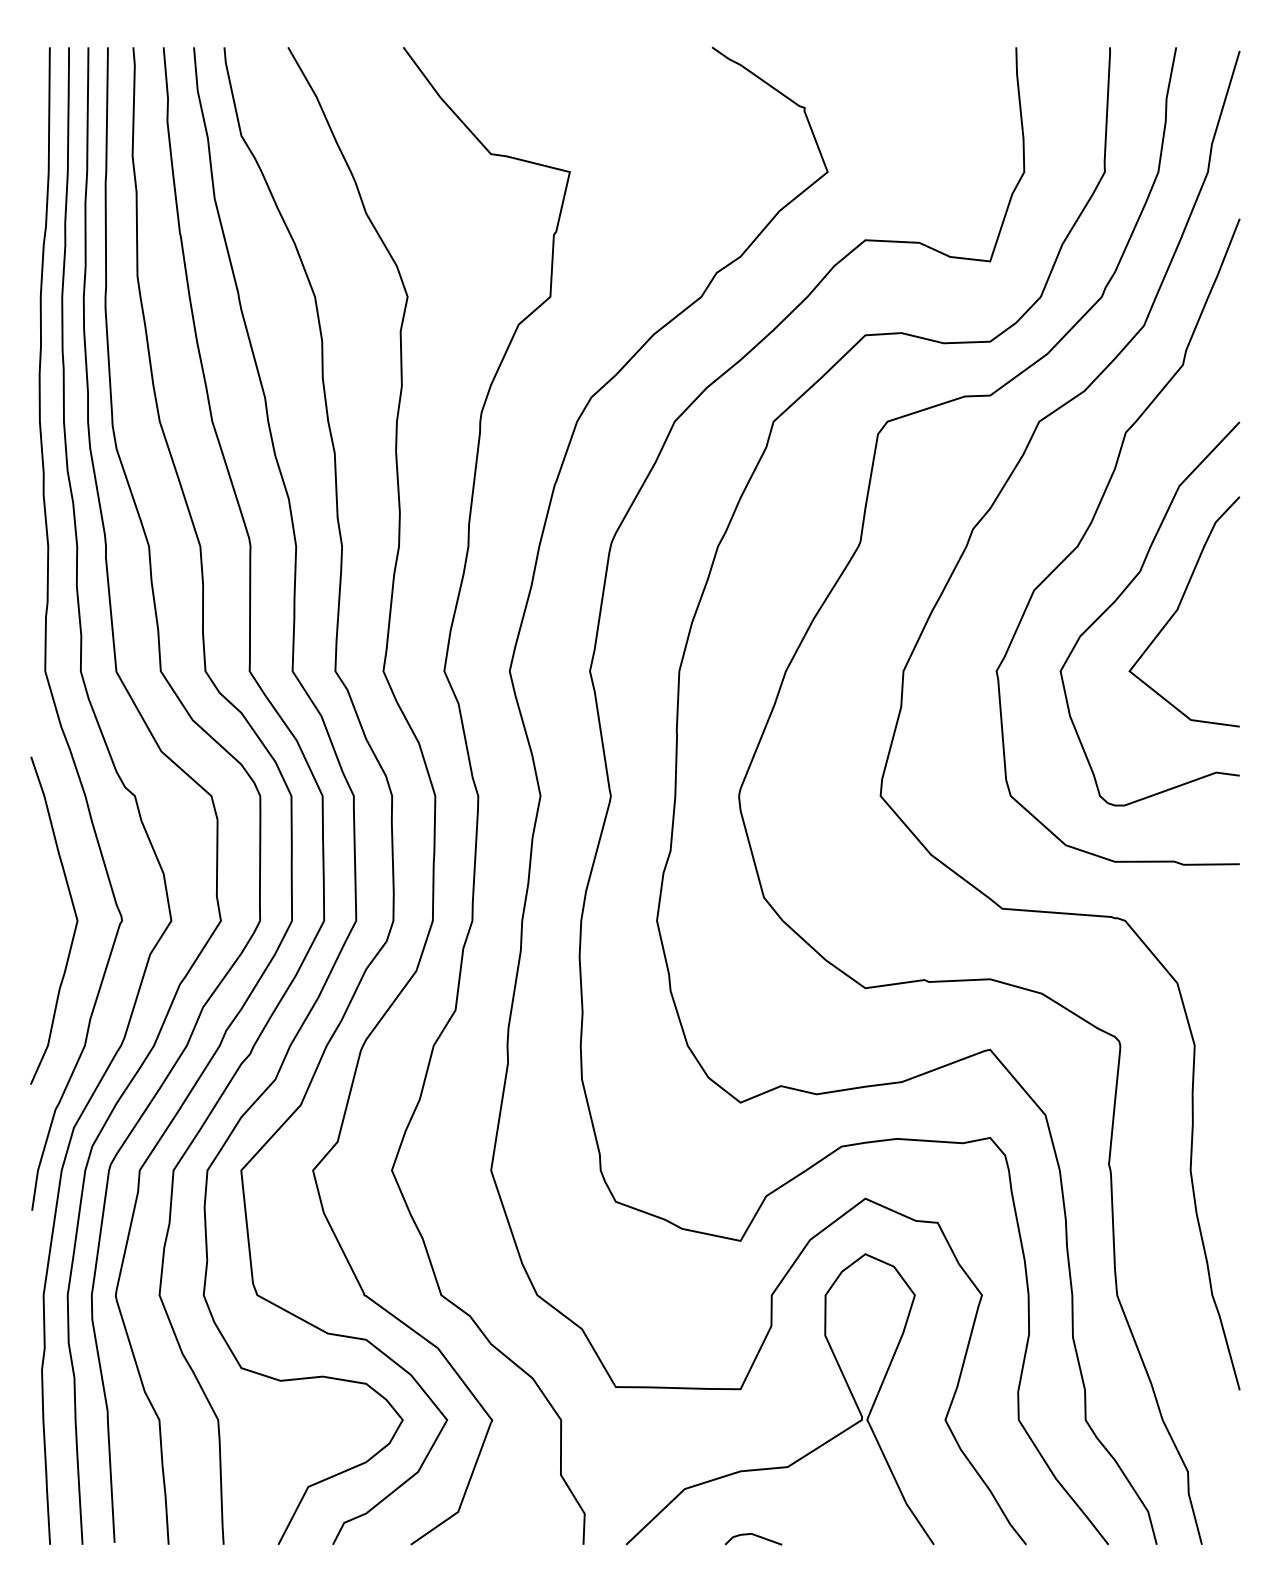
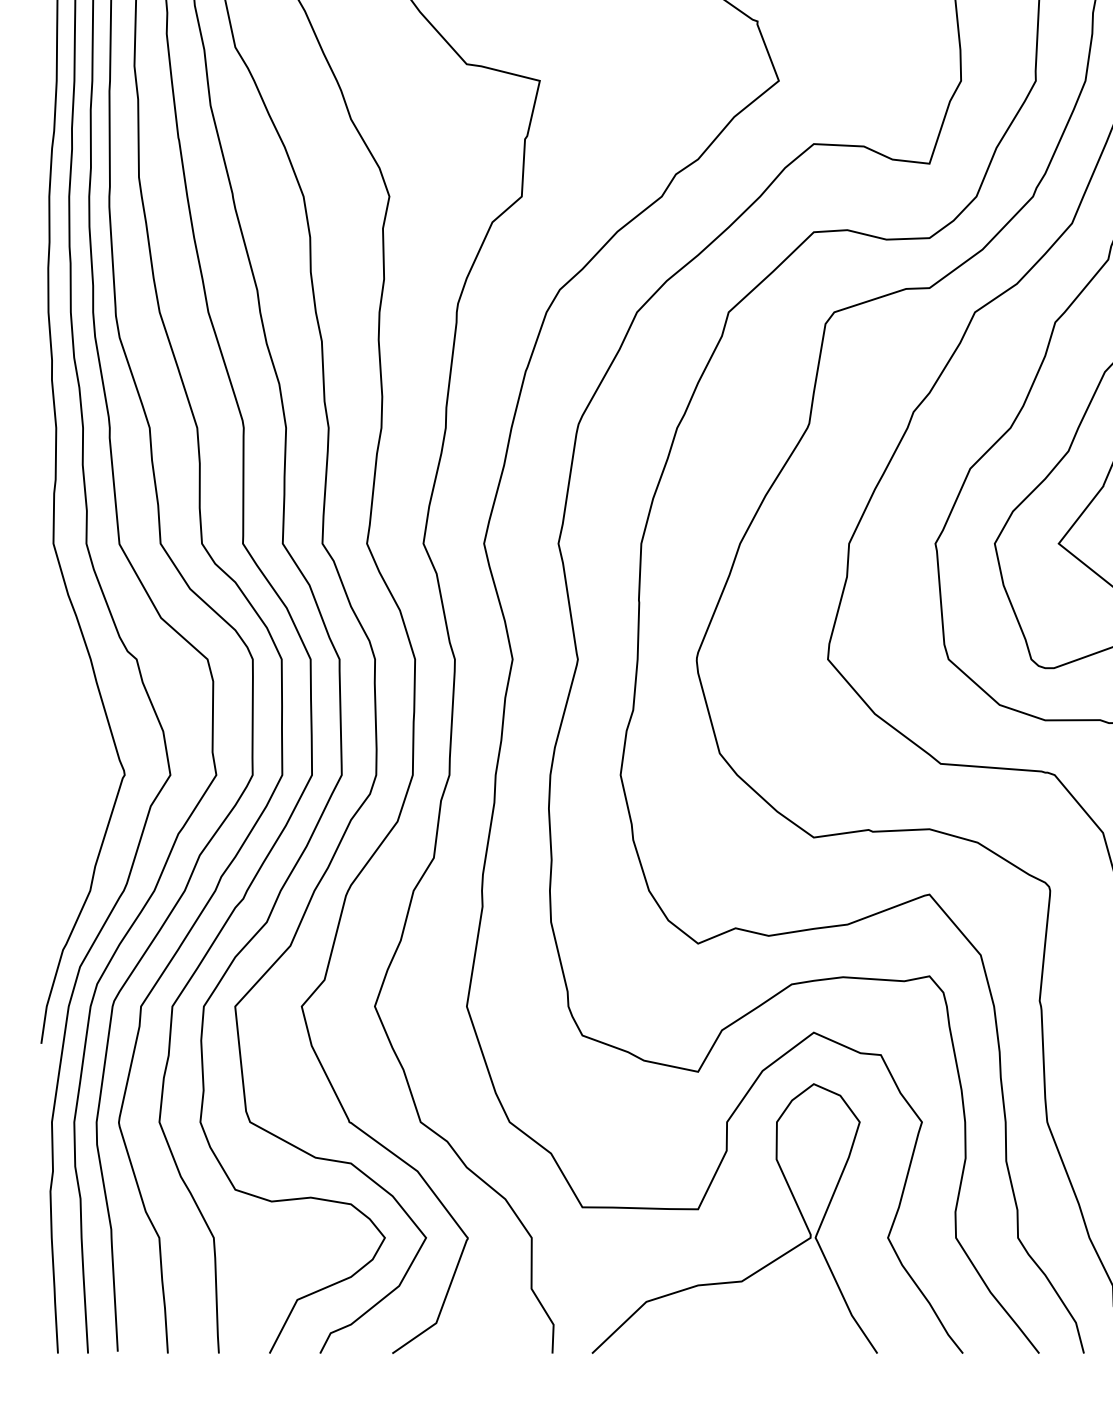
curve: (74, 914) -> (80, 769), removed
line: (755, 1536) -> (711, 1345), removed

